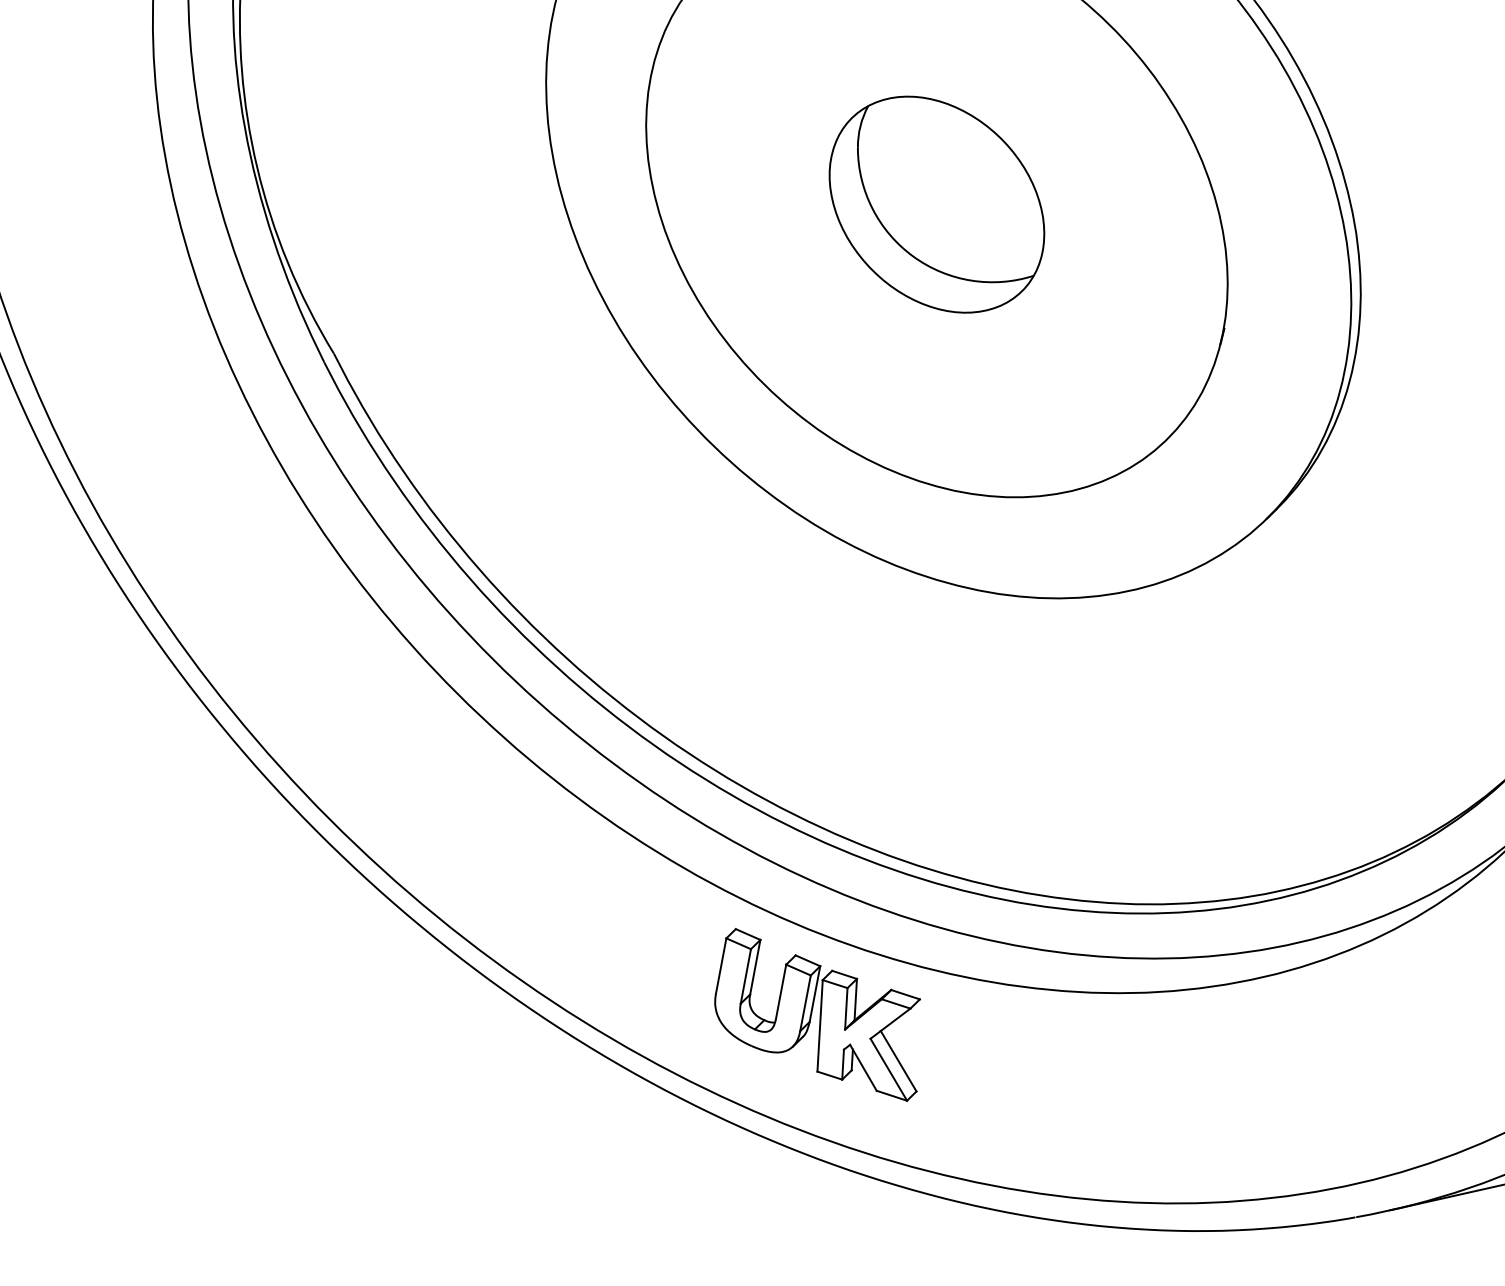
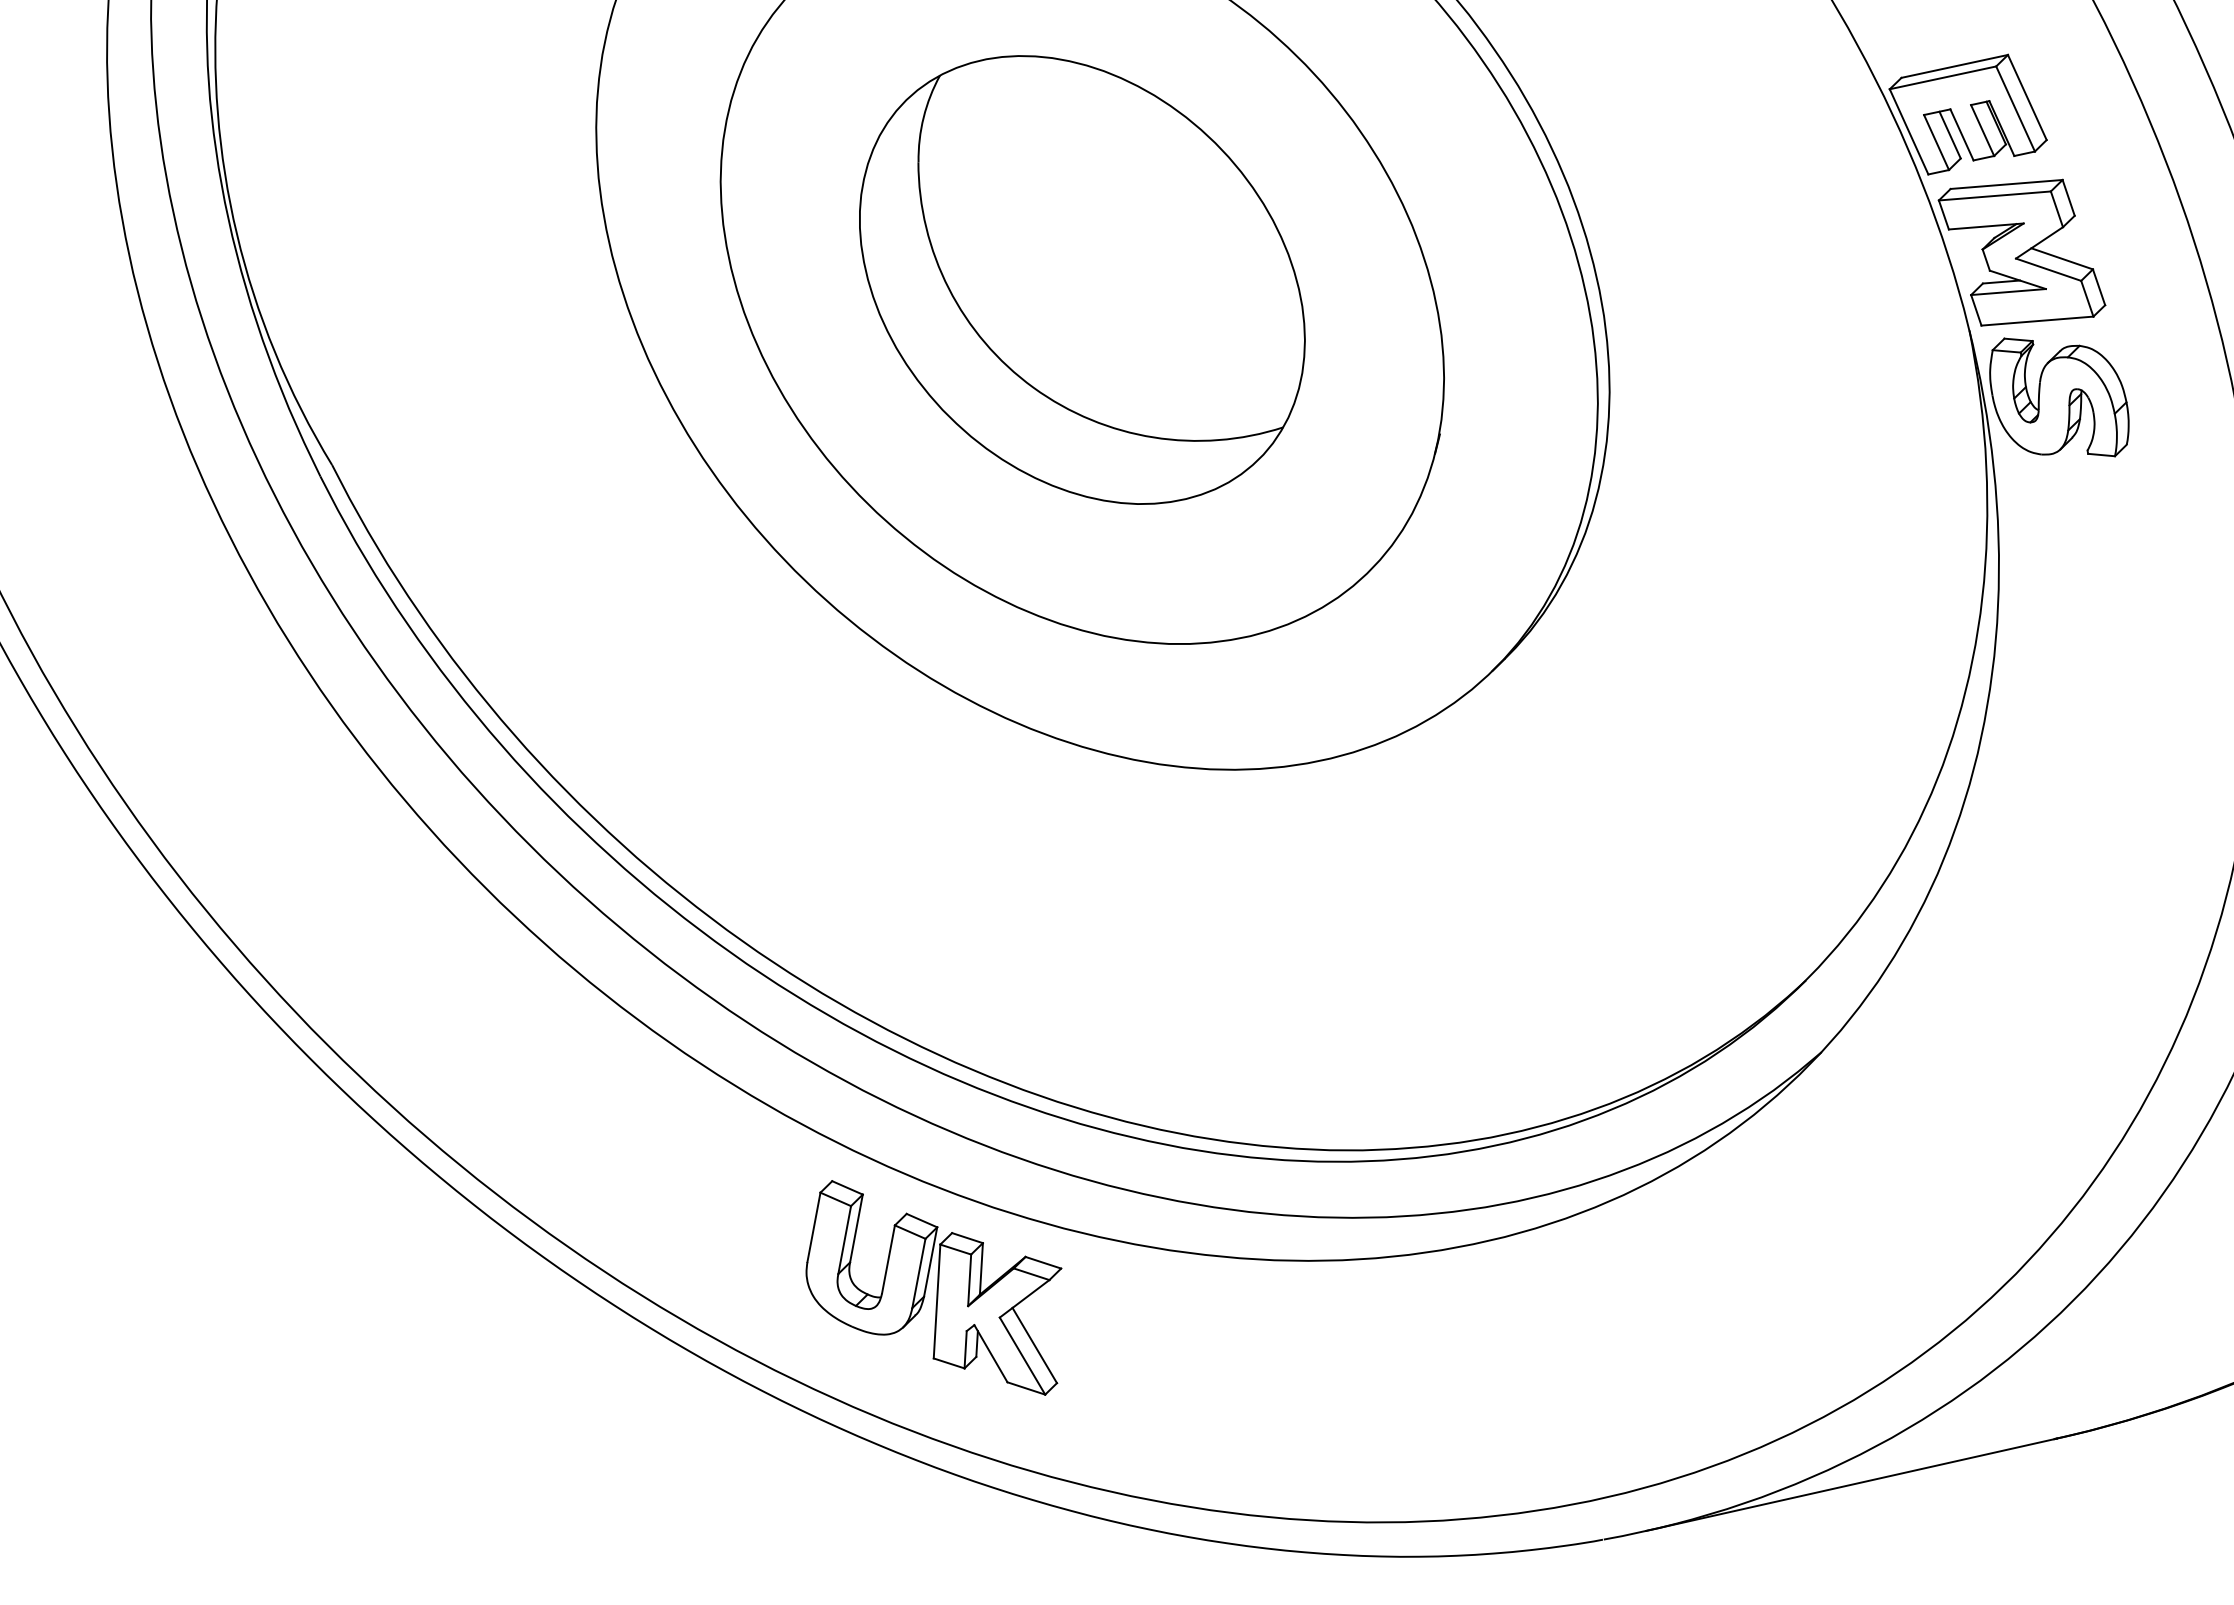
part: (937, 204) -> (1082, 279), size x1.67

